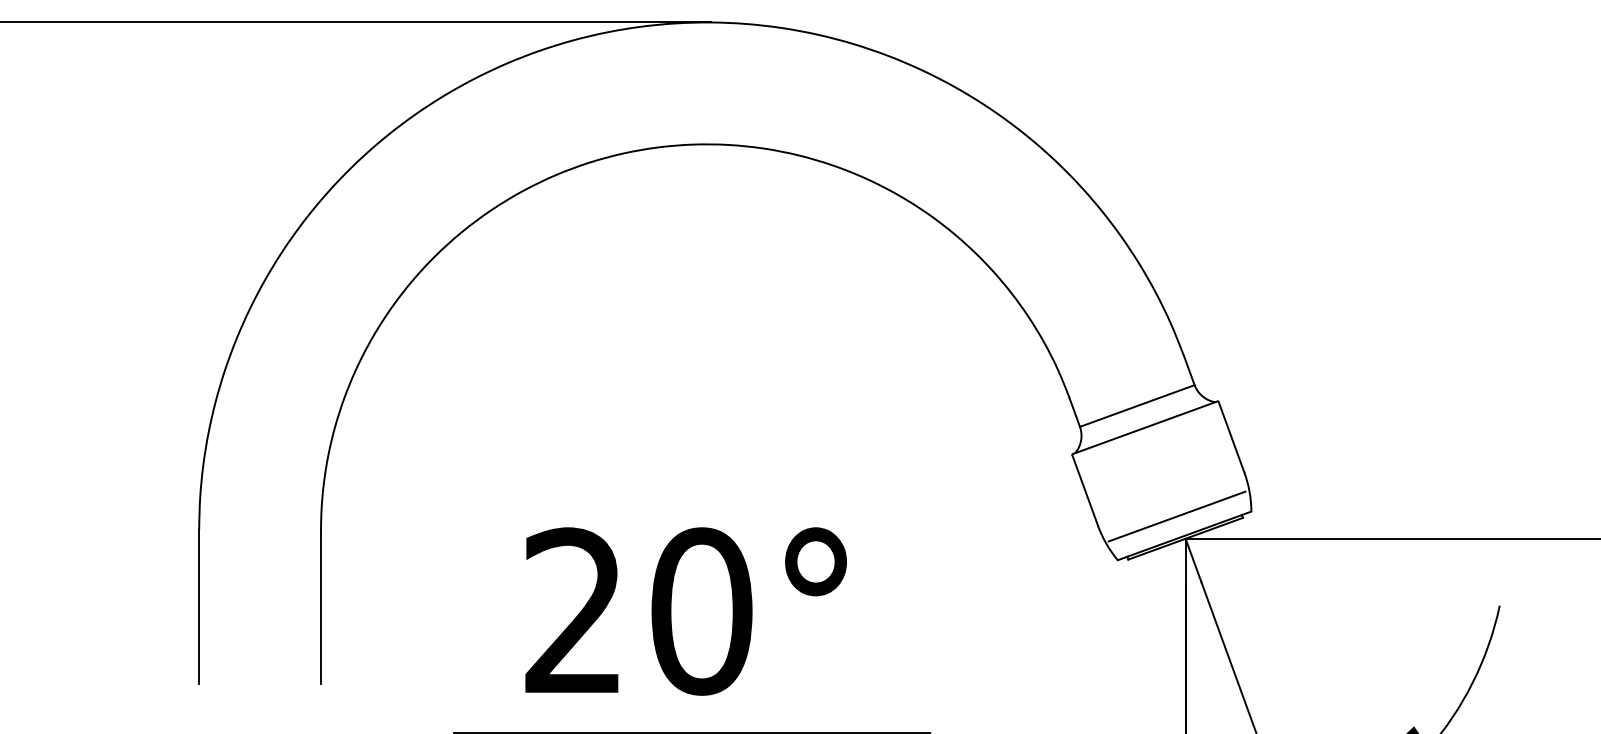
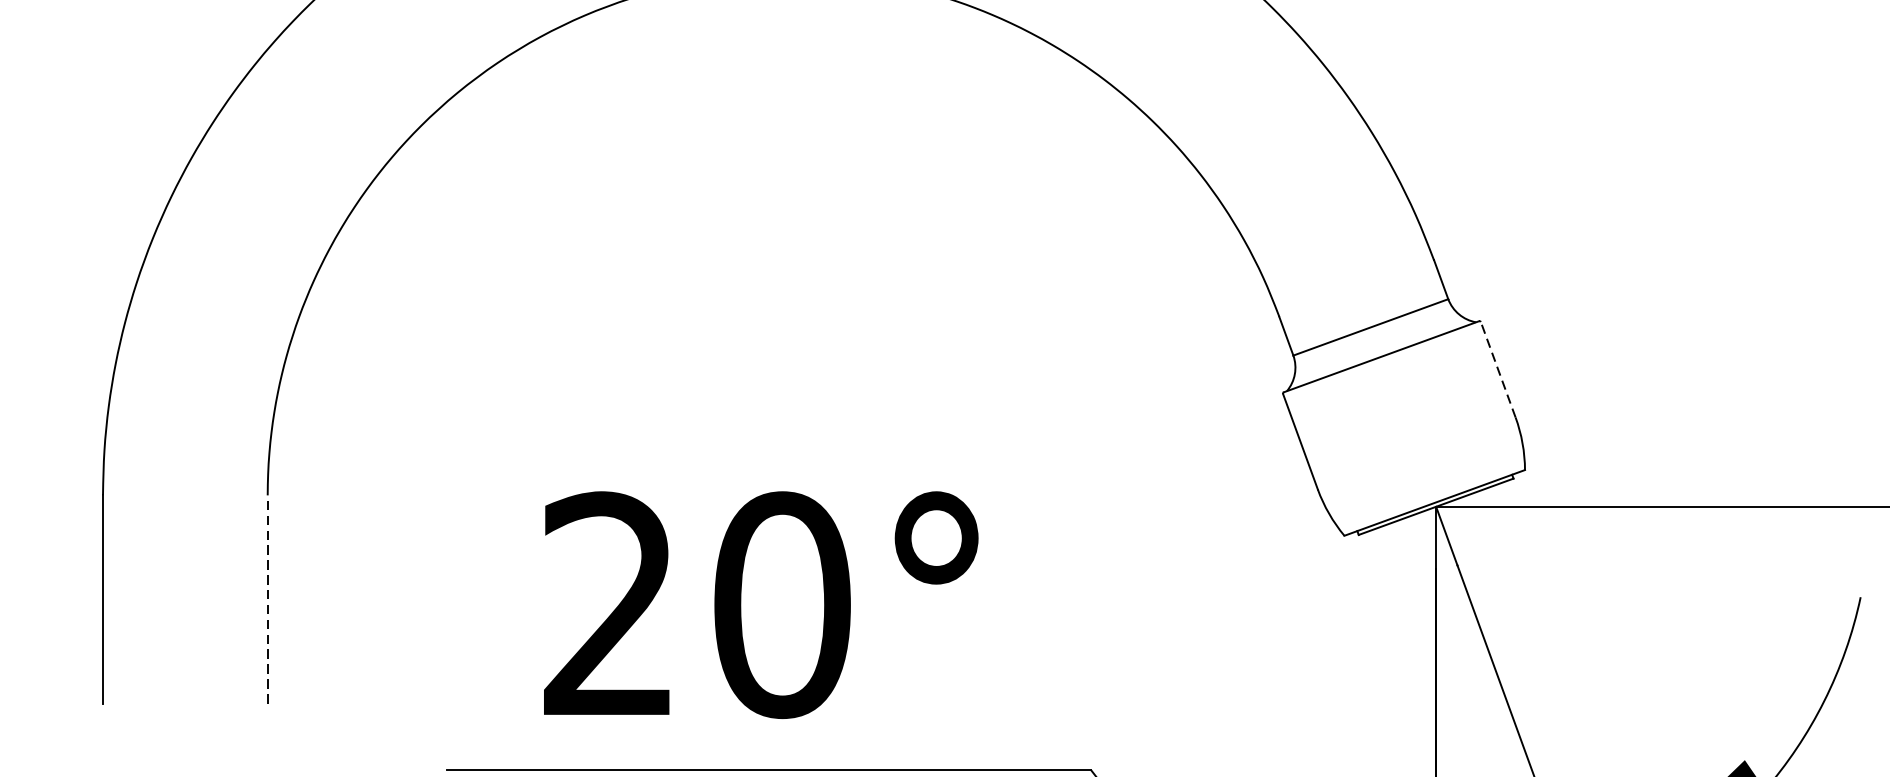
line: (1231, 437) -> (1498, 369), solid -> dashed
line: (1176, 516) -> (1423, 476), removed
line: (321, 606) -> (268, 598), solid -> dashed

